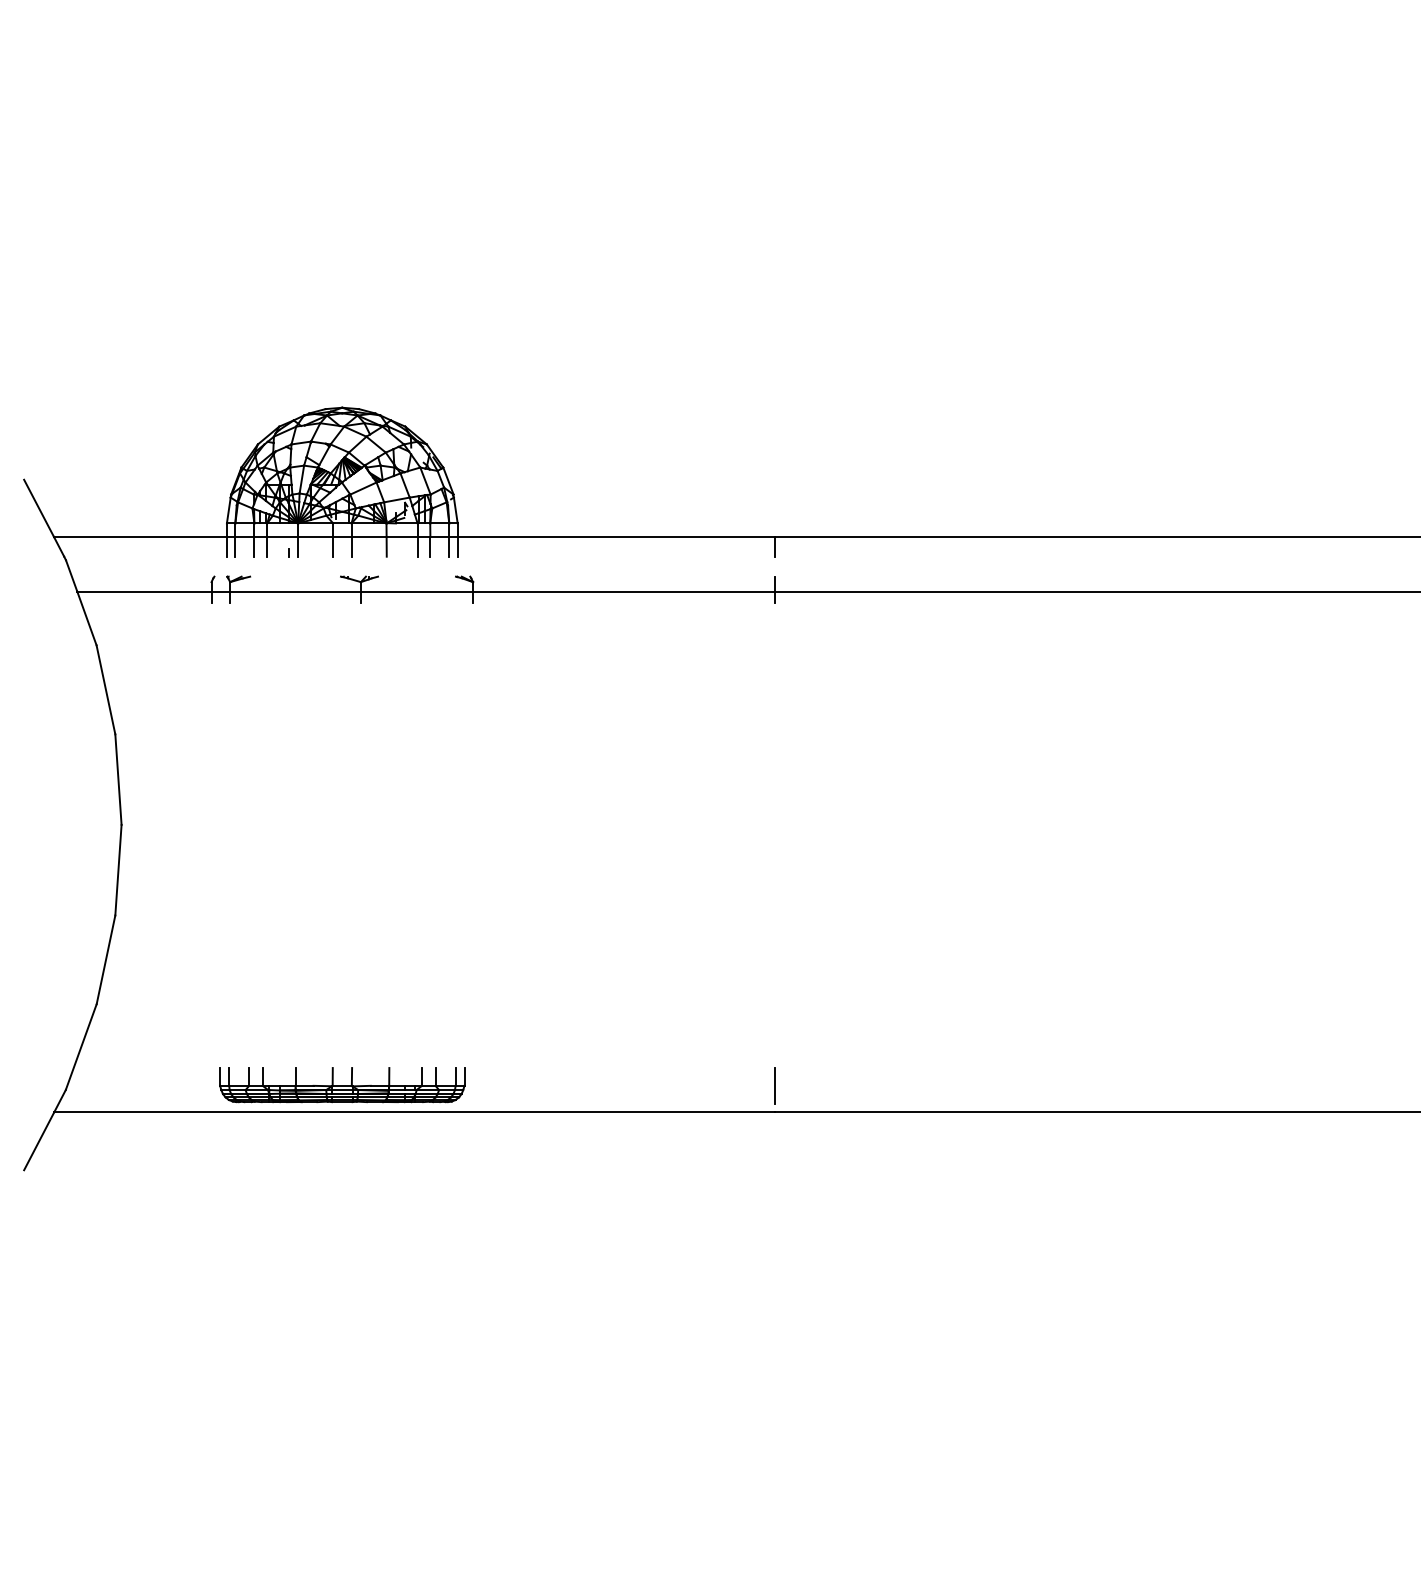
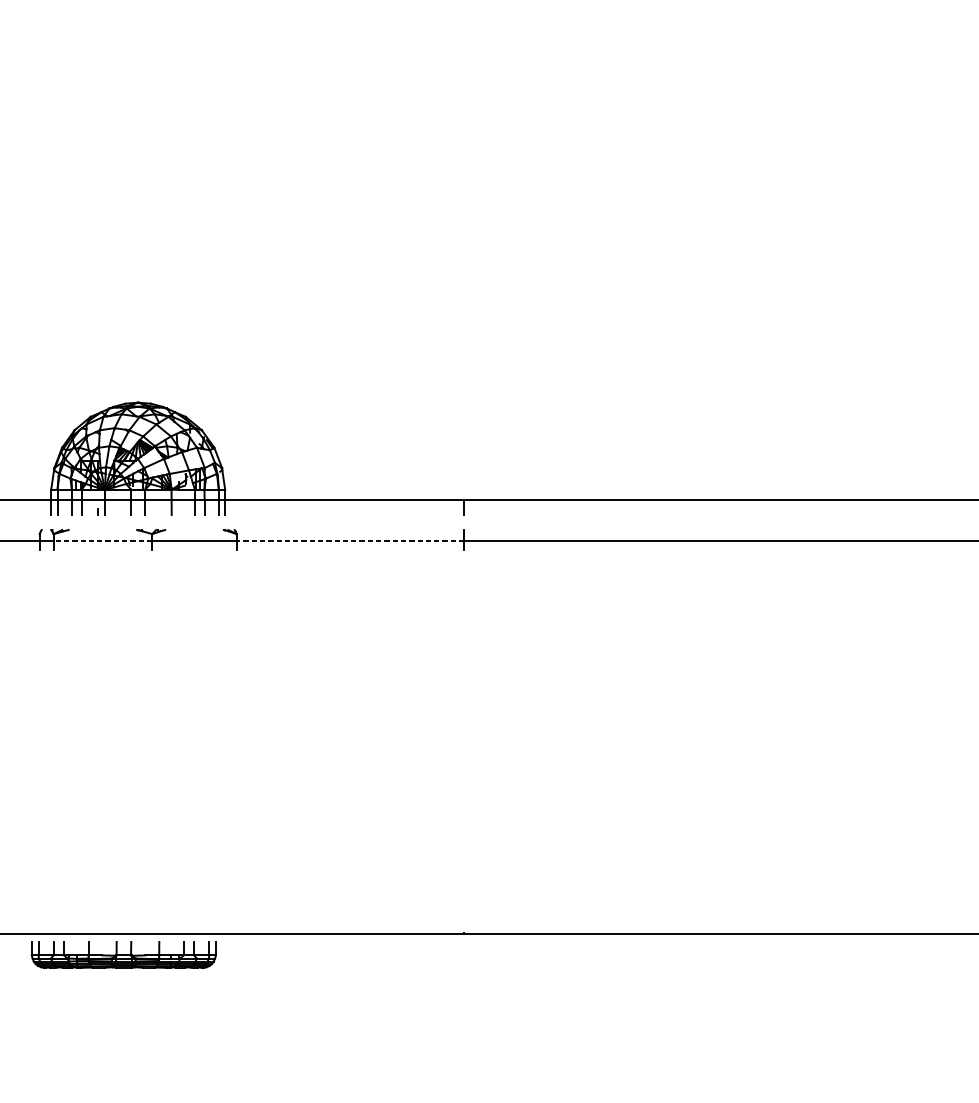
line: (295, 591) -> (102, 541), solid -> dashed
line: (623, 591) -> (350, 541), solid -> dashed
part: (342, 1085) -> (124, 955), moved
line: (774, 1085) -> (464, 913), removed

